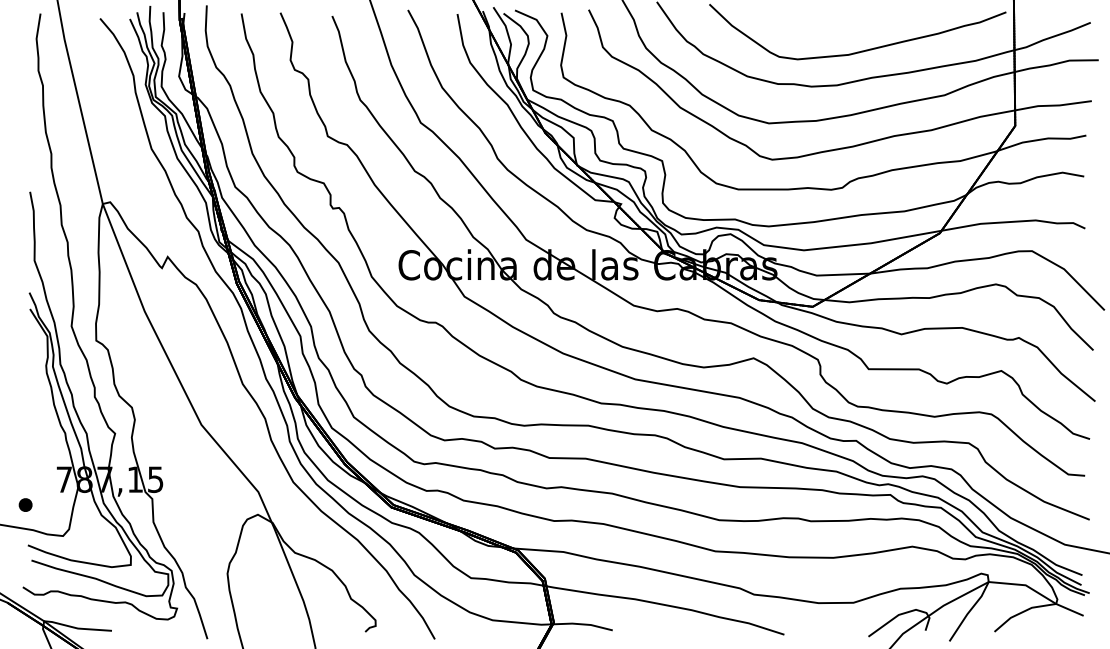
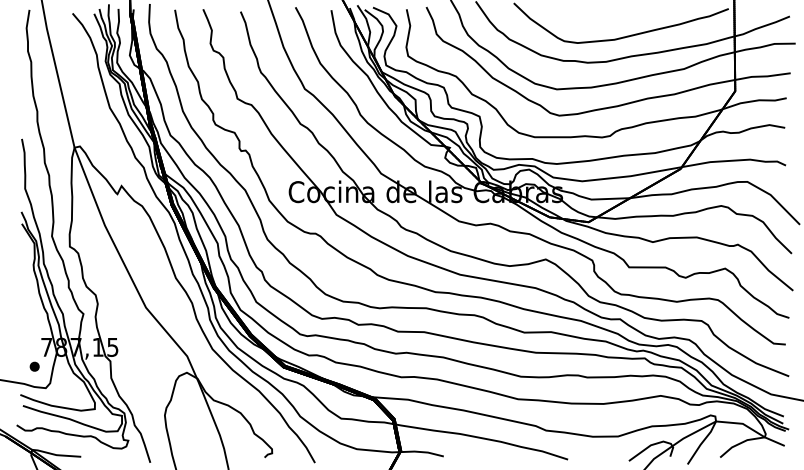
part: (25, 504) -> (34, 366), moved

